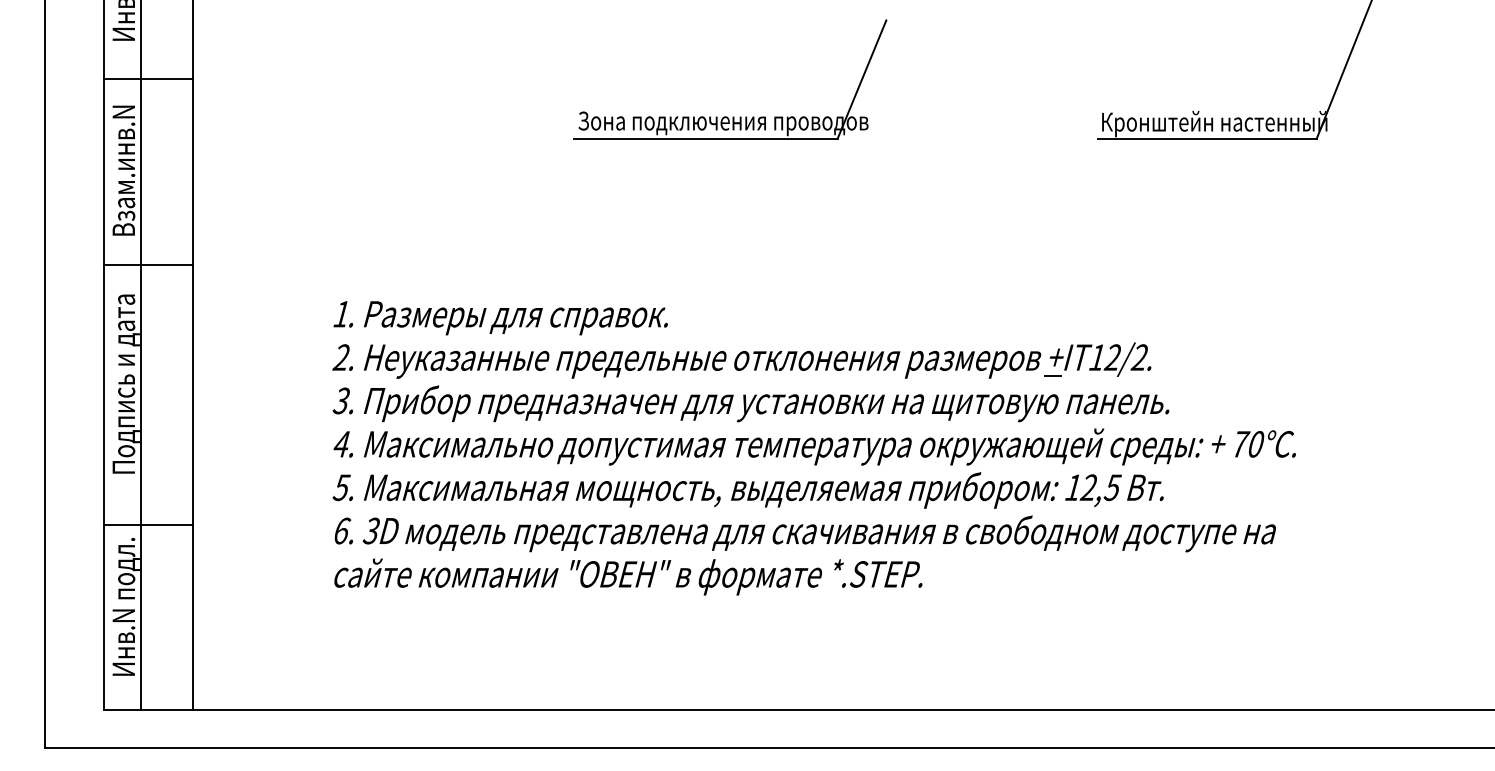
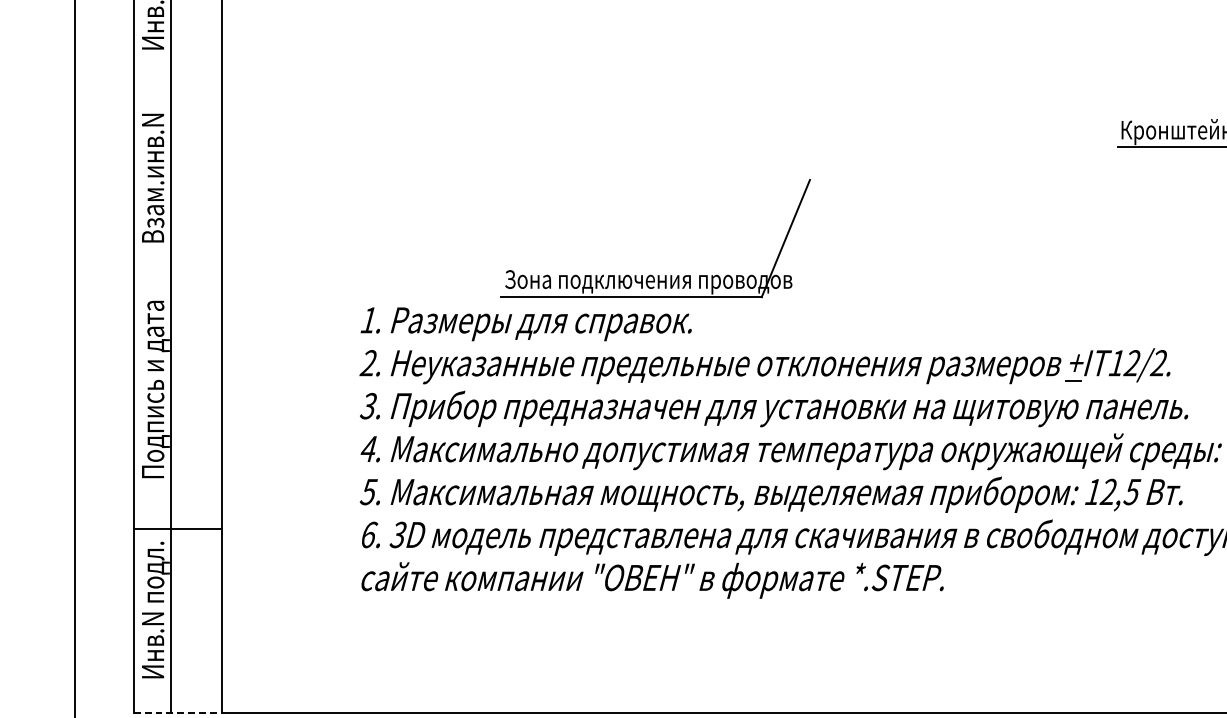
line: (148, 78) -> (177, 86), removed
part: (732, 116) -> (657, 275), moved
line: (148, 264) -> (177, 271), removed
line: (148, 710) -> (177, 712), solid -> dashed

